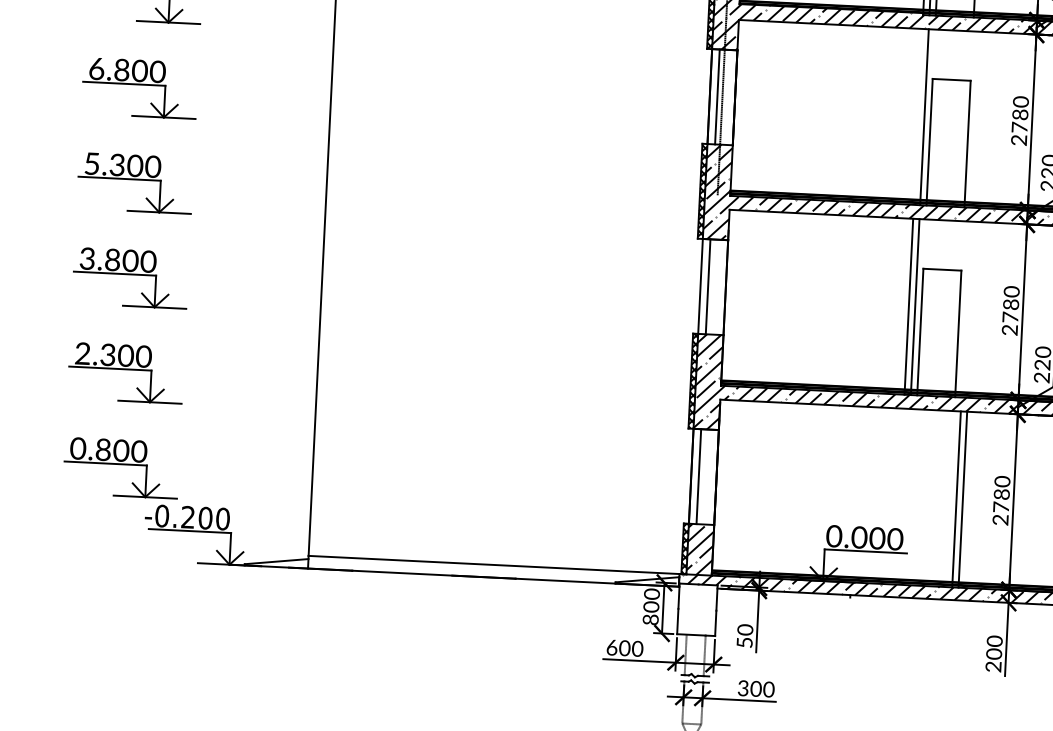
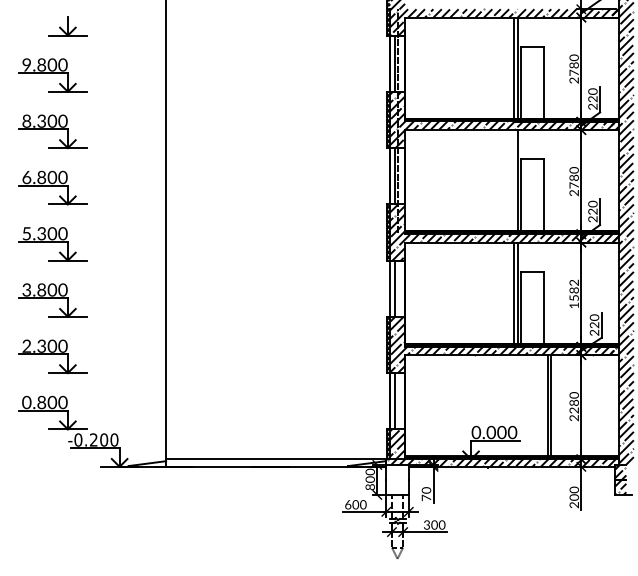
text: (1009, 309) -> (573, 293), 2780 -> 1582
text: (1000, 507) -> (573, 410), 2780 -> 2280
text: (744, 641) -> (426, 497), 50 -> 70

